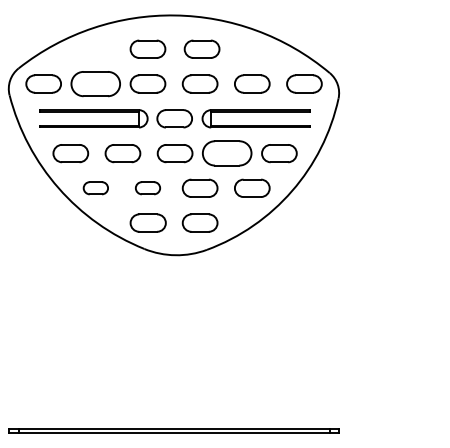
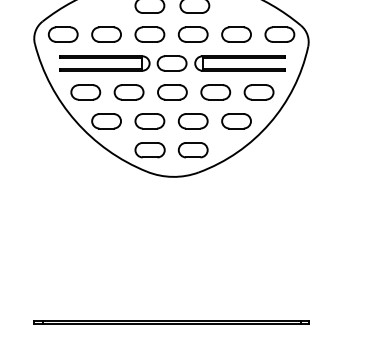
part: (95, 83) -> (106, 34), size x0.71
part: (227, 153) -> (215, 92), size x0.71
part: (95, 187) -> (106, 120), size x1.43
part: (147, 187) -> (149, 120), size x1.43

